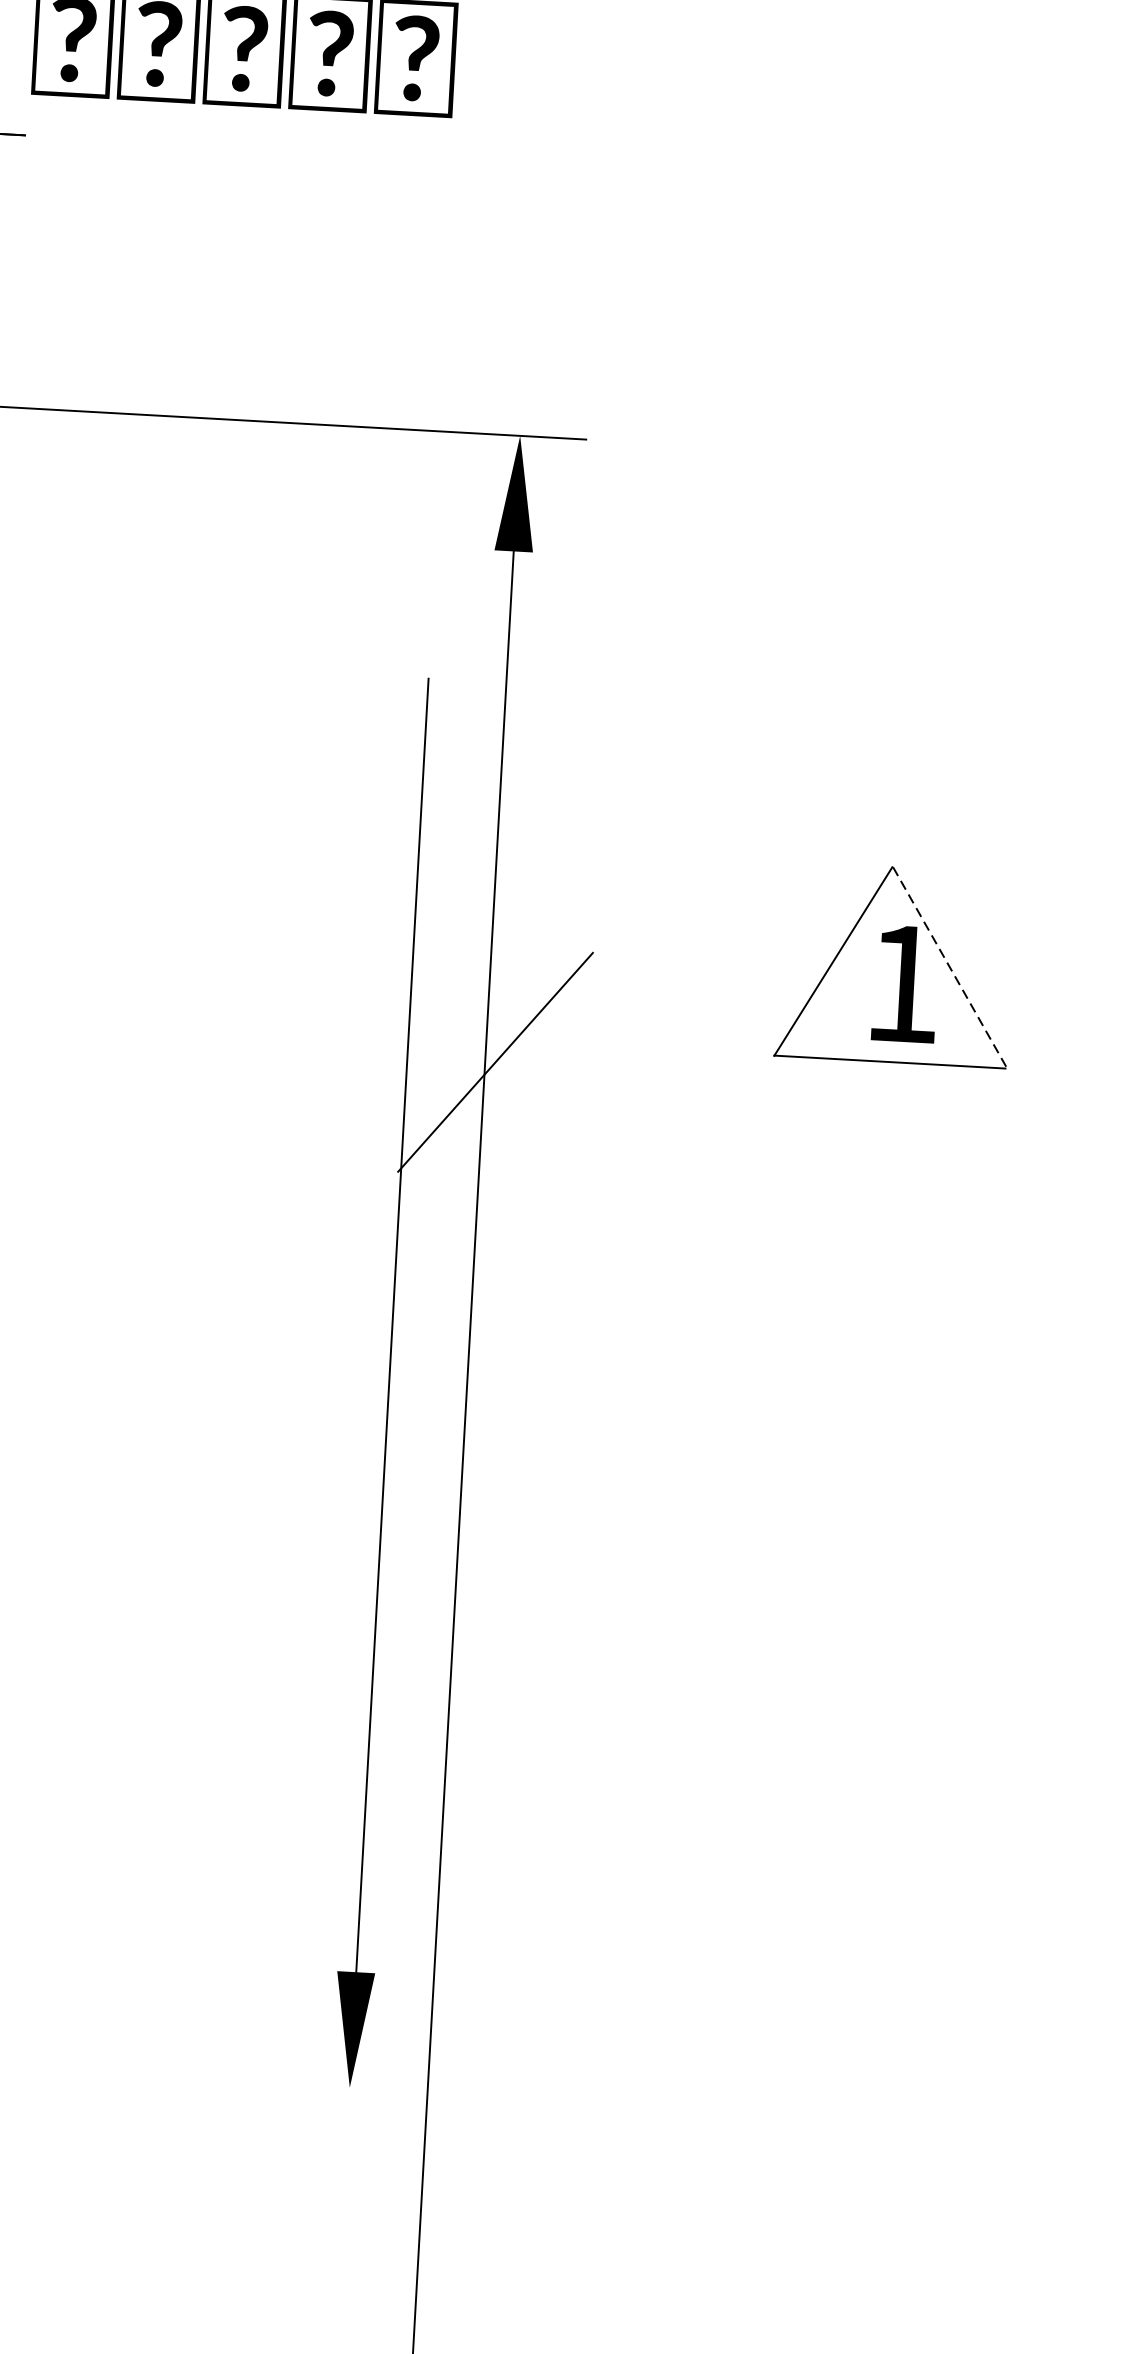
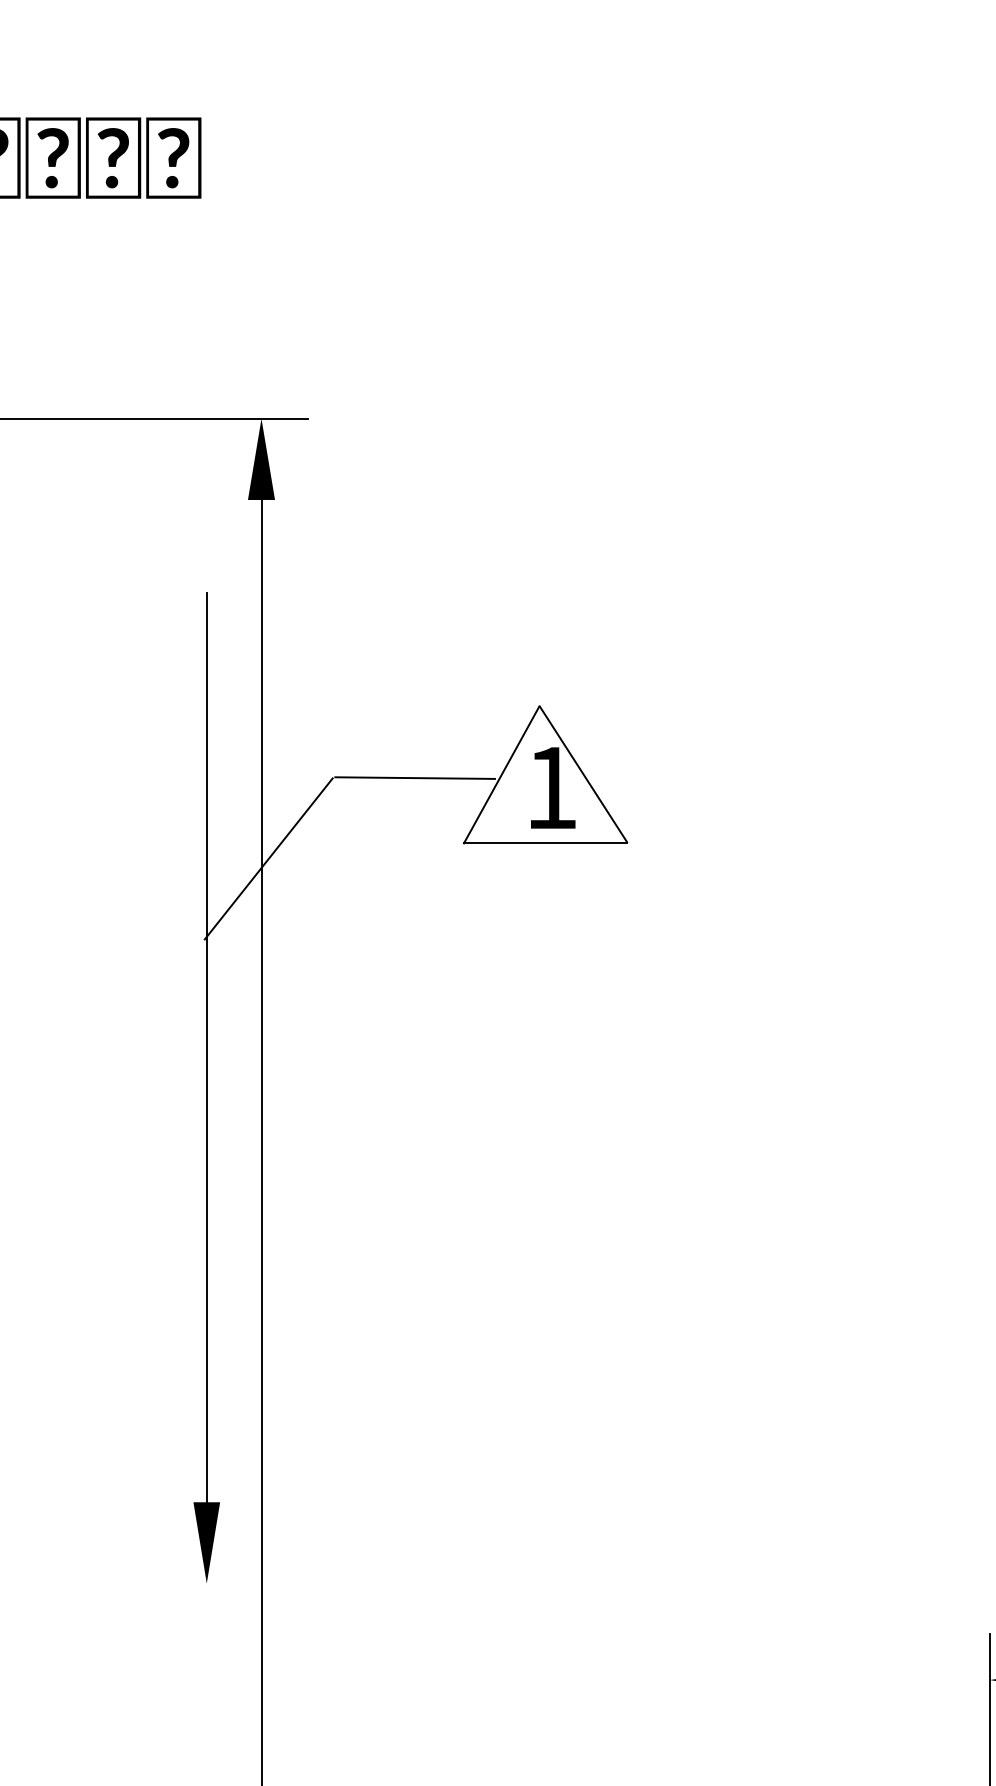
line: (709, 958) -> (414, 777), added
line: (949, 967) -> (583, 774), dashed -> solid

